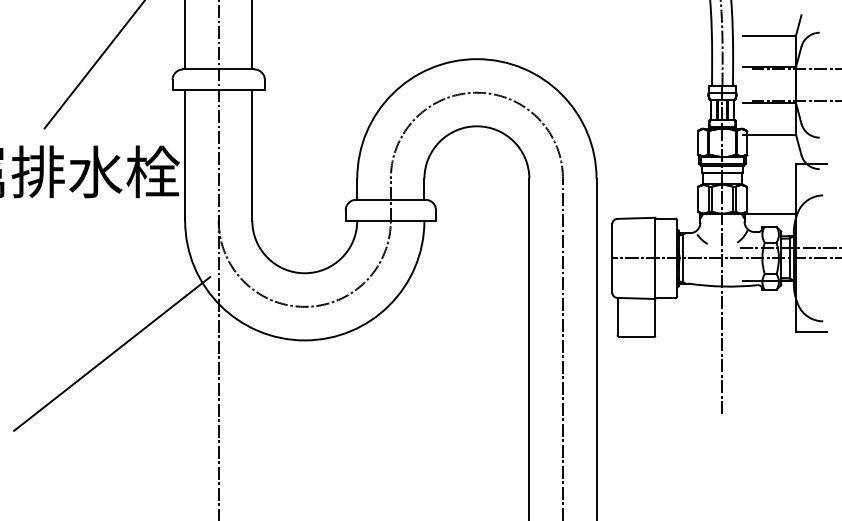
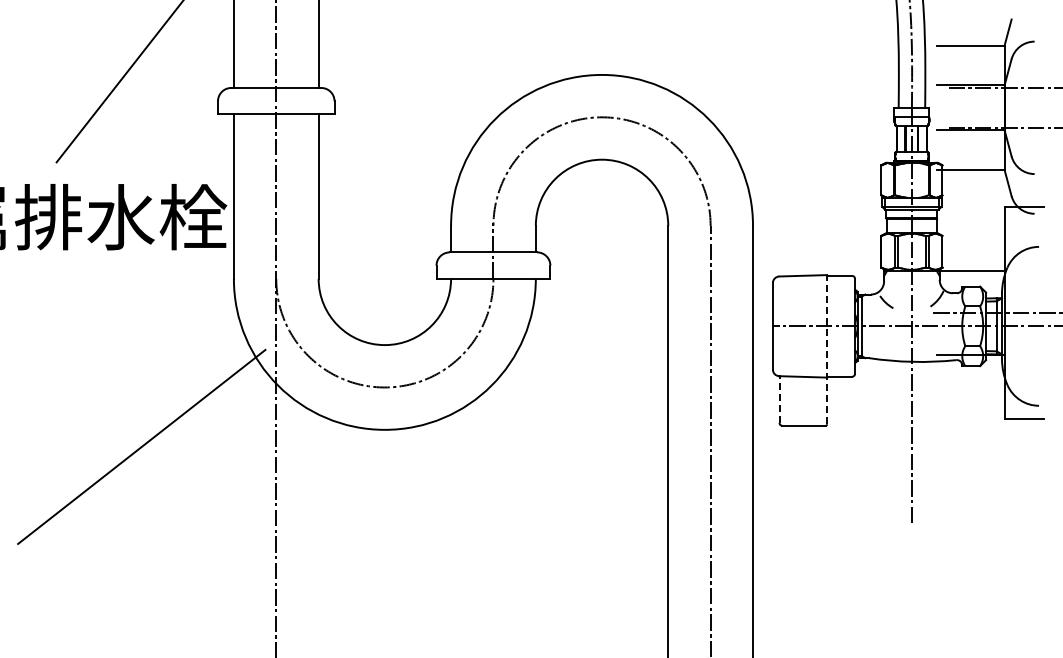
line: (655, 276) -> (827, 349), solid -> dashed
line: (617, 316) -> (779, 399), solid -> dashed

